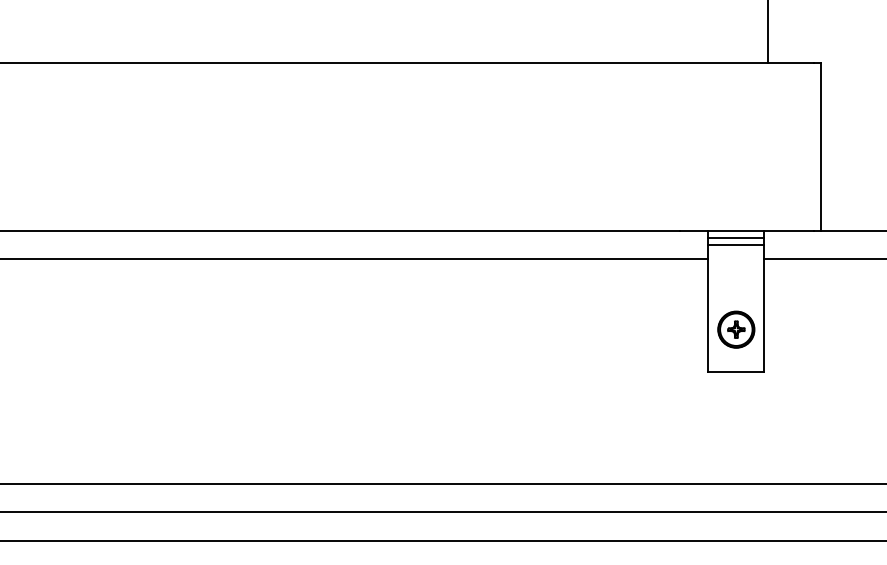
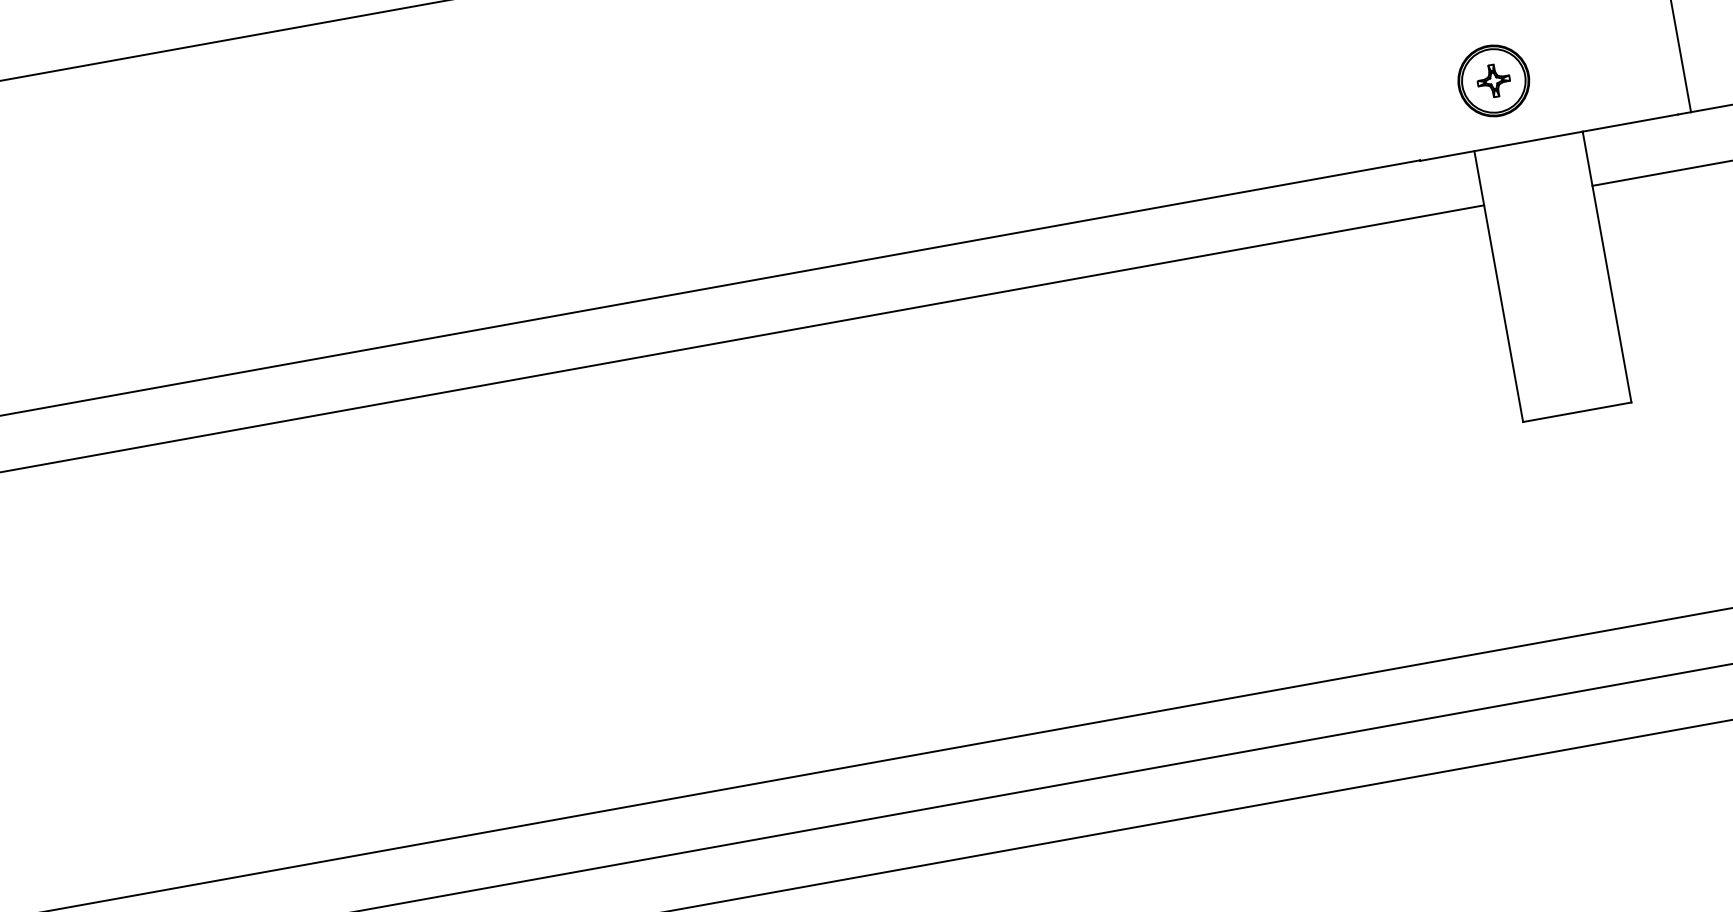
line: (736, 238) -> (1531, 155), removed
line: (736, 244) -> (1533, 166), removed
part: (736, 329) -> (1494, 80), moved

